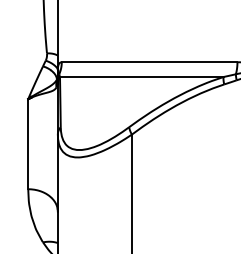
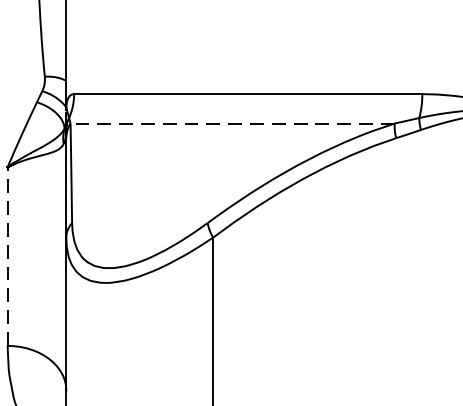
line: (141, 77) -> (232, 124), solid -> dashed
line: (28, 143) -> (8, 255), solid -> dashed

